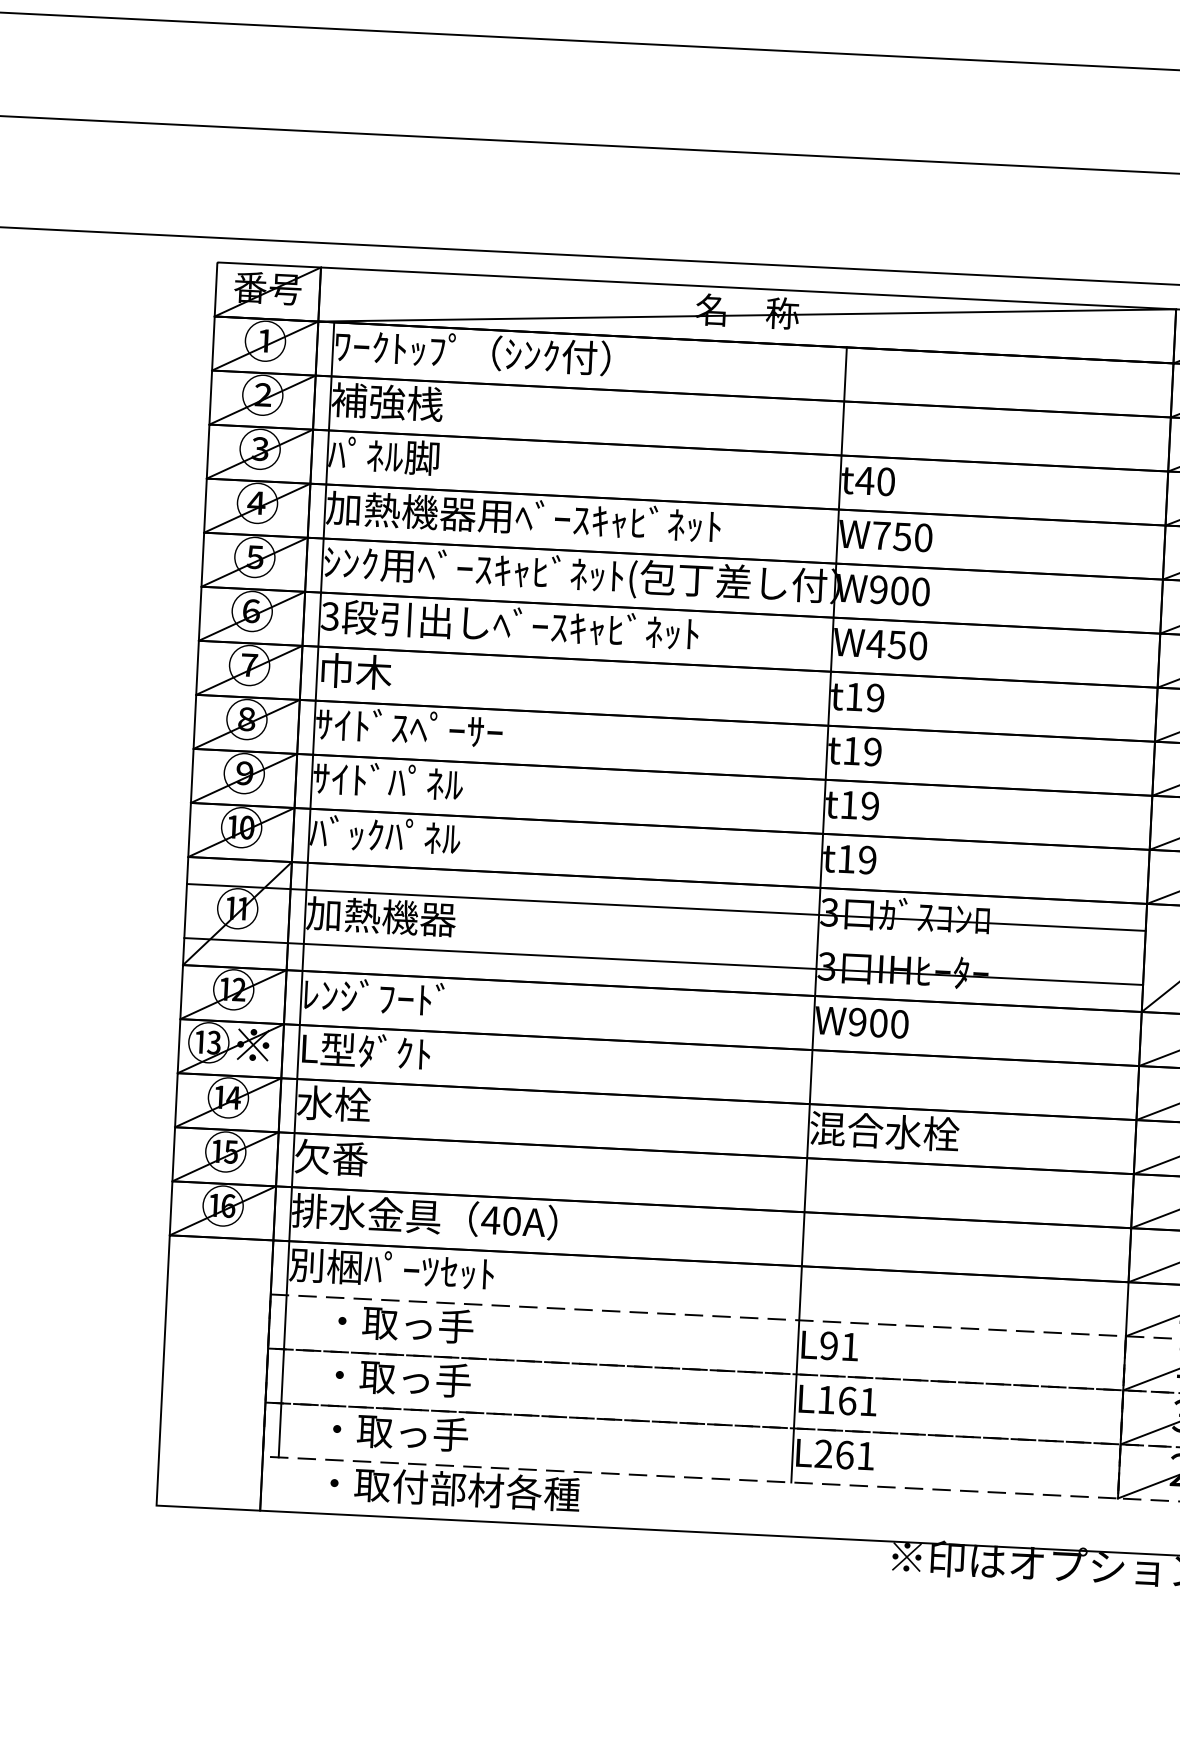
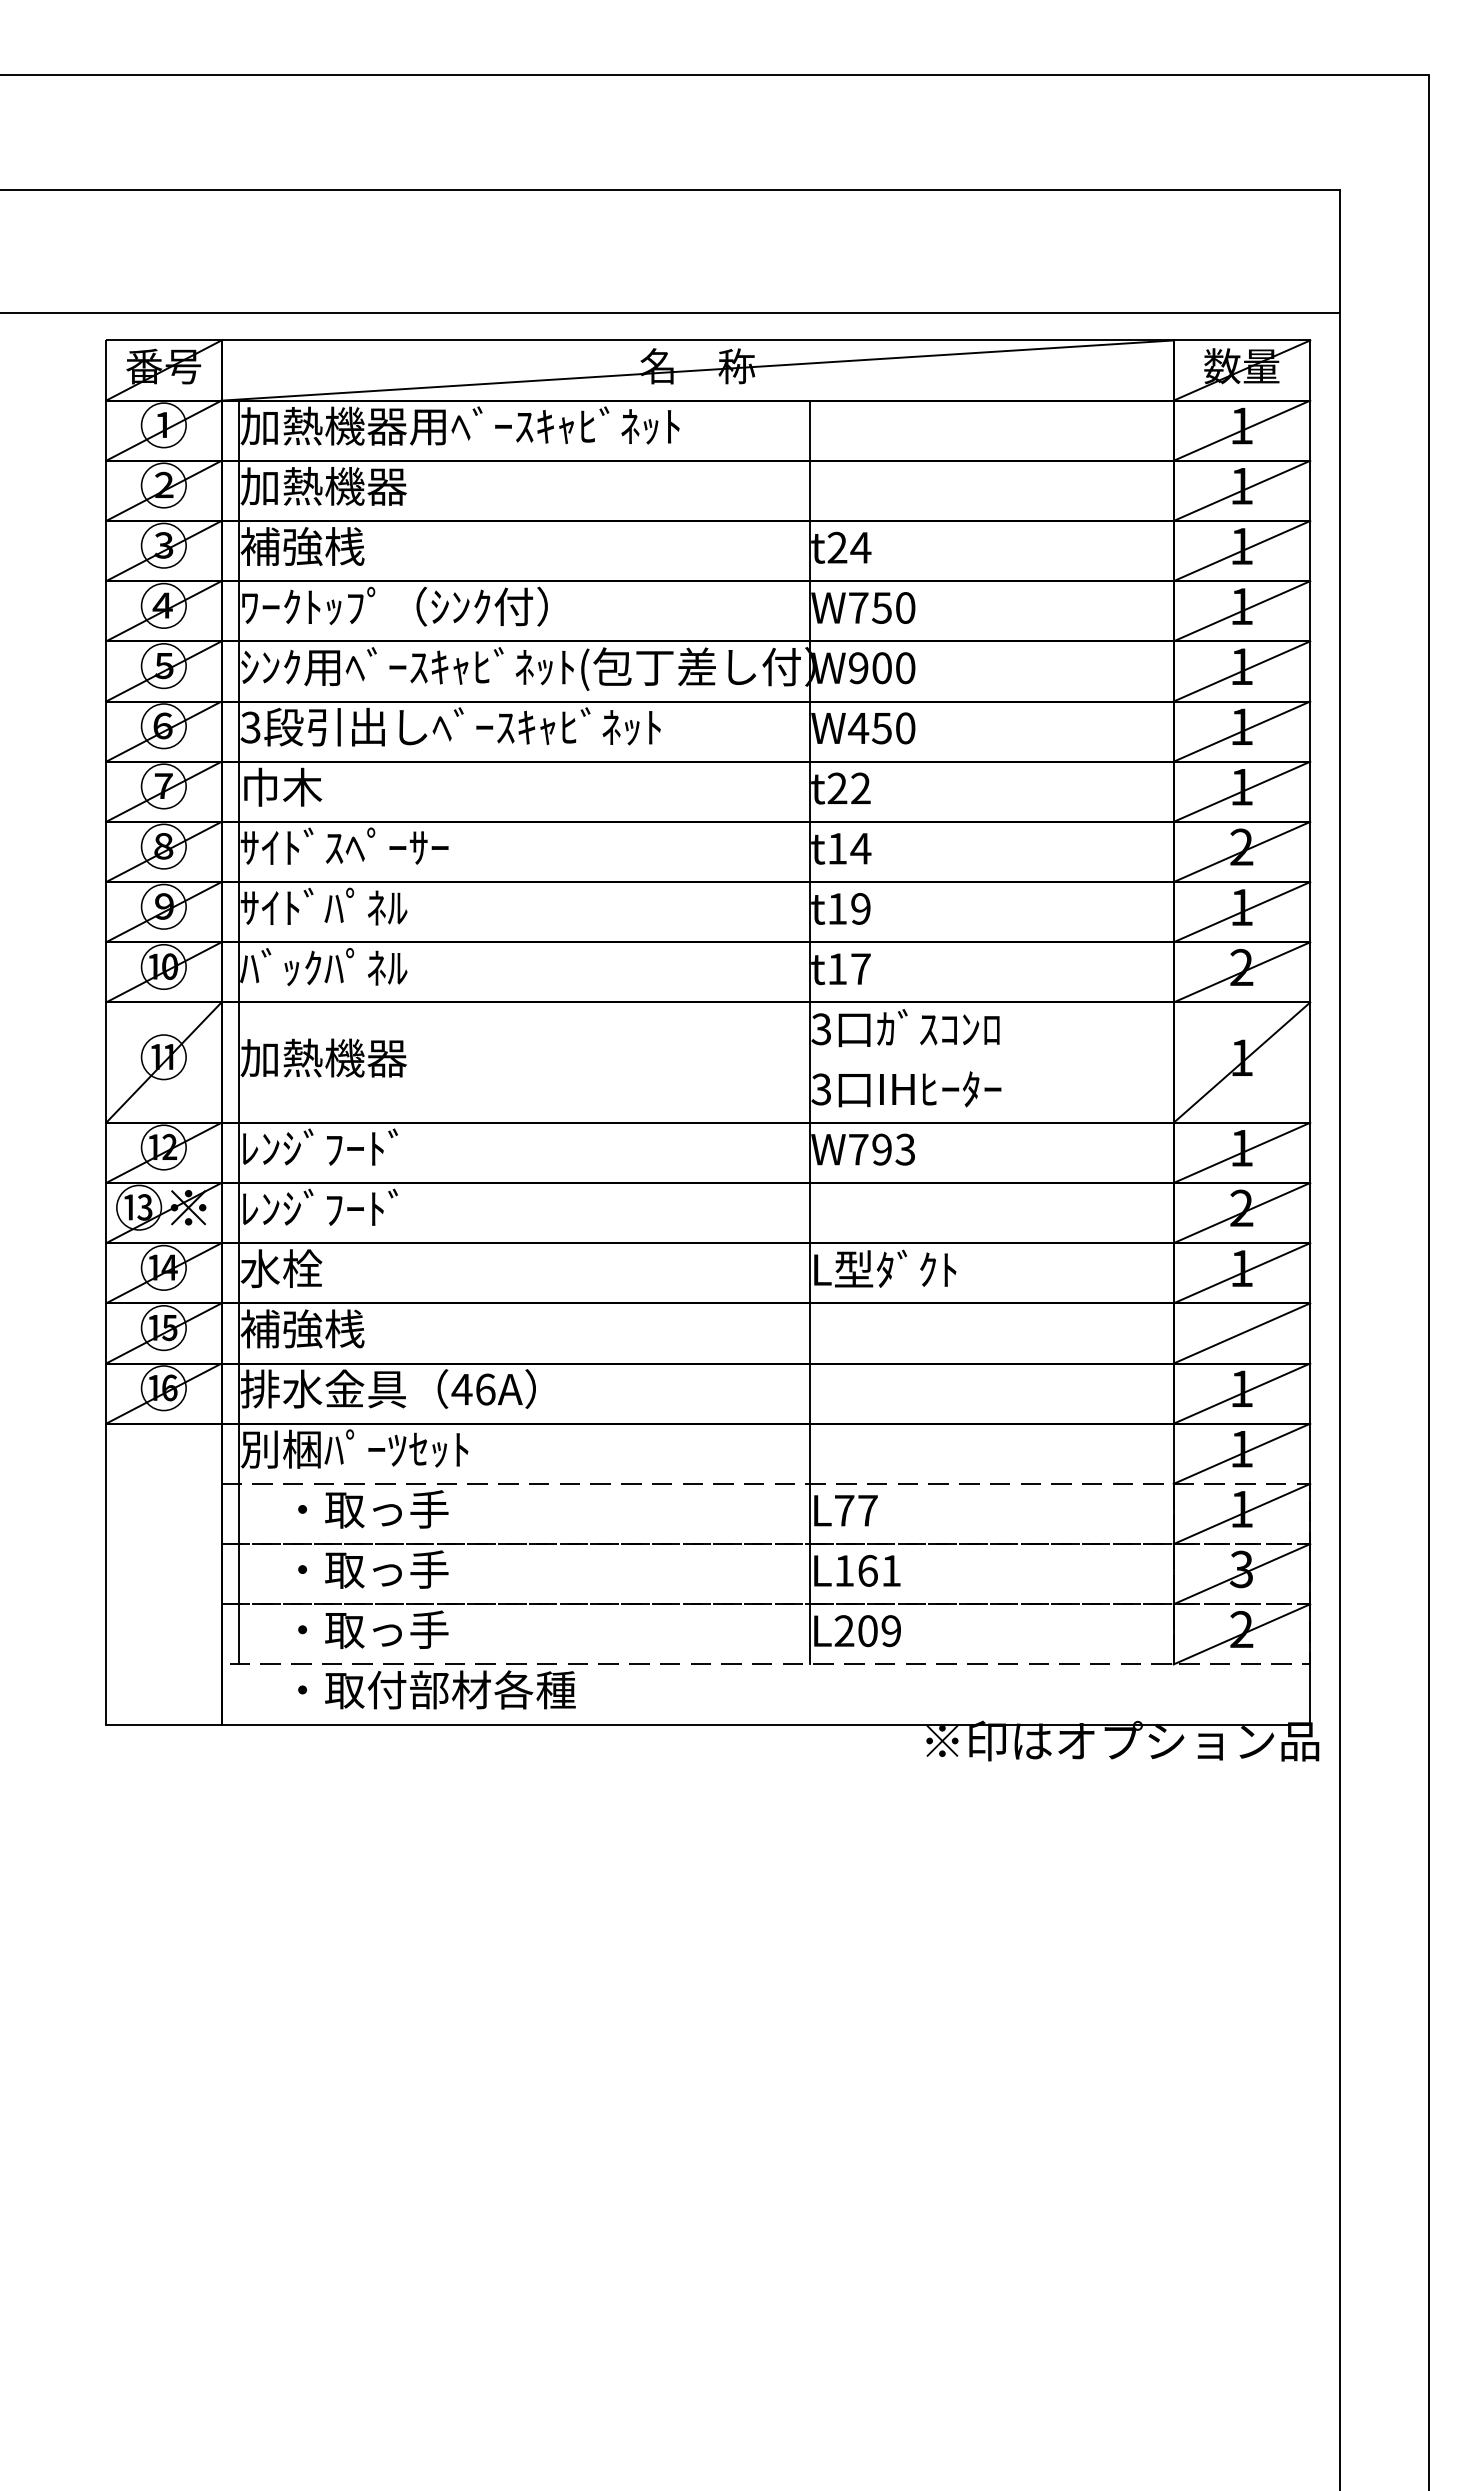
text: (530, 355) -> (459, 426), ﾜｰｸﾄｯﾌﾟ（ｼﾝｸ付） -> 加熱機器用ﾍﾞｰｽｷｬﾋﾞﾈｯﾄ
text: (406, 402) -> (323, 485), 補強桟 -> 加熱機器
text: (384, 456) -> (302, 546), ﾊﾟﾈﾙ脚 -> 補強桟
text: (874, 481) -> (848, 547), t40 -> t24
text: (523, 516) -> (459, 606), 加熱機器用ﾍﾞｰｽｷｬﾋﾞﾈｯﾄ -> ﾜｰｸﾄｯﾌﾟ（ｼﾝｸ付）
text: (864, 697) -> (848, 788), t19 -> t22
text: (872, 751) -> (860, 848), t19 -> t14
text: (867, 860) -> (860, 969), t19 -> t17
line: (665, 907) -> (639, 1032), removed
line: (663, 961) -> (639, 1092), removed
text: (879, 1023) -> (882, 1149), W900 -> W793
text: (371, 1050) -> (320, 1207), L型ﾀﾞｸﾄ -> ﾚﾝｼﾞﾌｰﾄﾞ
text: (884, 1130) -> (894, 1268), 混合水栓 -> L型ﾀﾞｸﾄ
text: (350, 1158) -> (302, 1328), 欠番 -> 補強桟
text: (511, 1221) -> (485, 1389), 40A -> 46A
text: (838, 1346) -> (855, 1510), L91 -> L77
text: (855, 1455) -> (879, 1631), L261 -> L209

